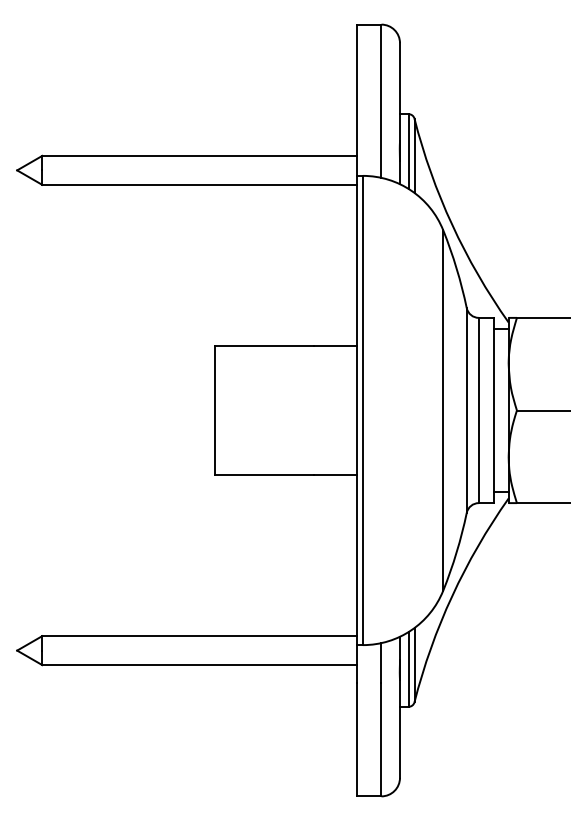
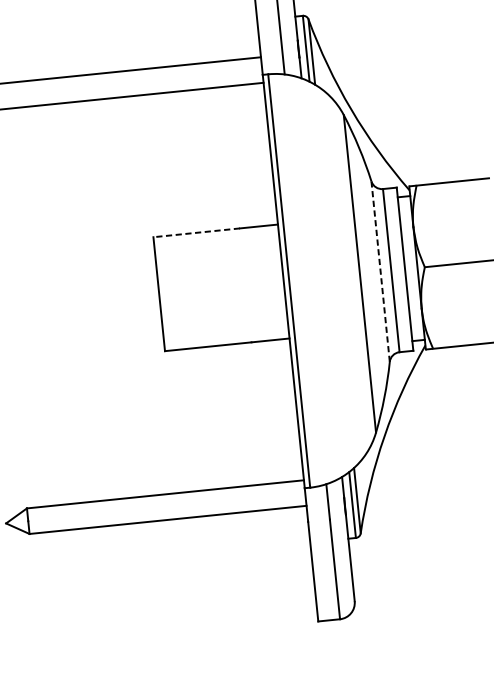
line: (264, 345) -> (196, 232), solid -> dashed
line: (466, 410) -> (380, 271), solid -> dashed

